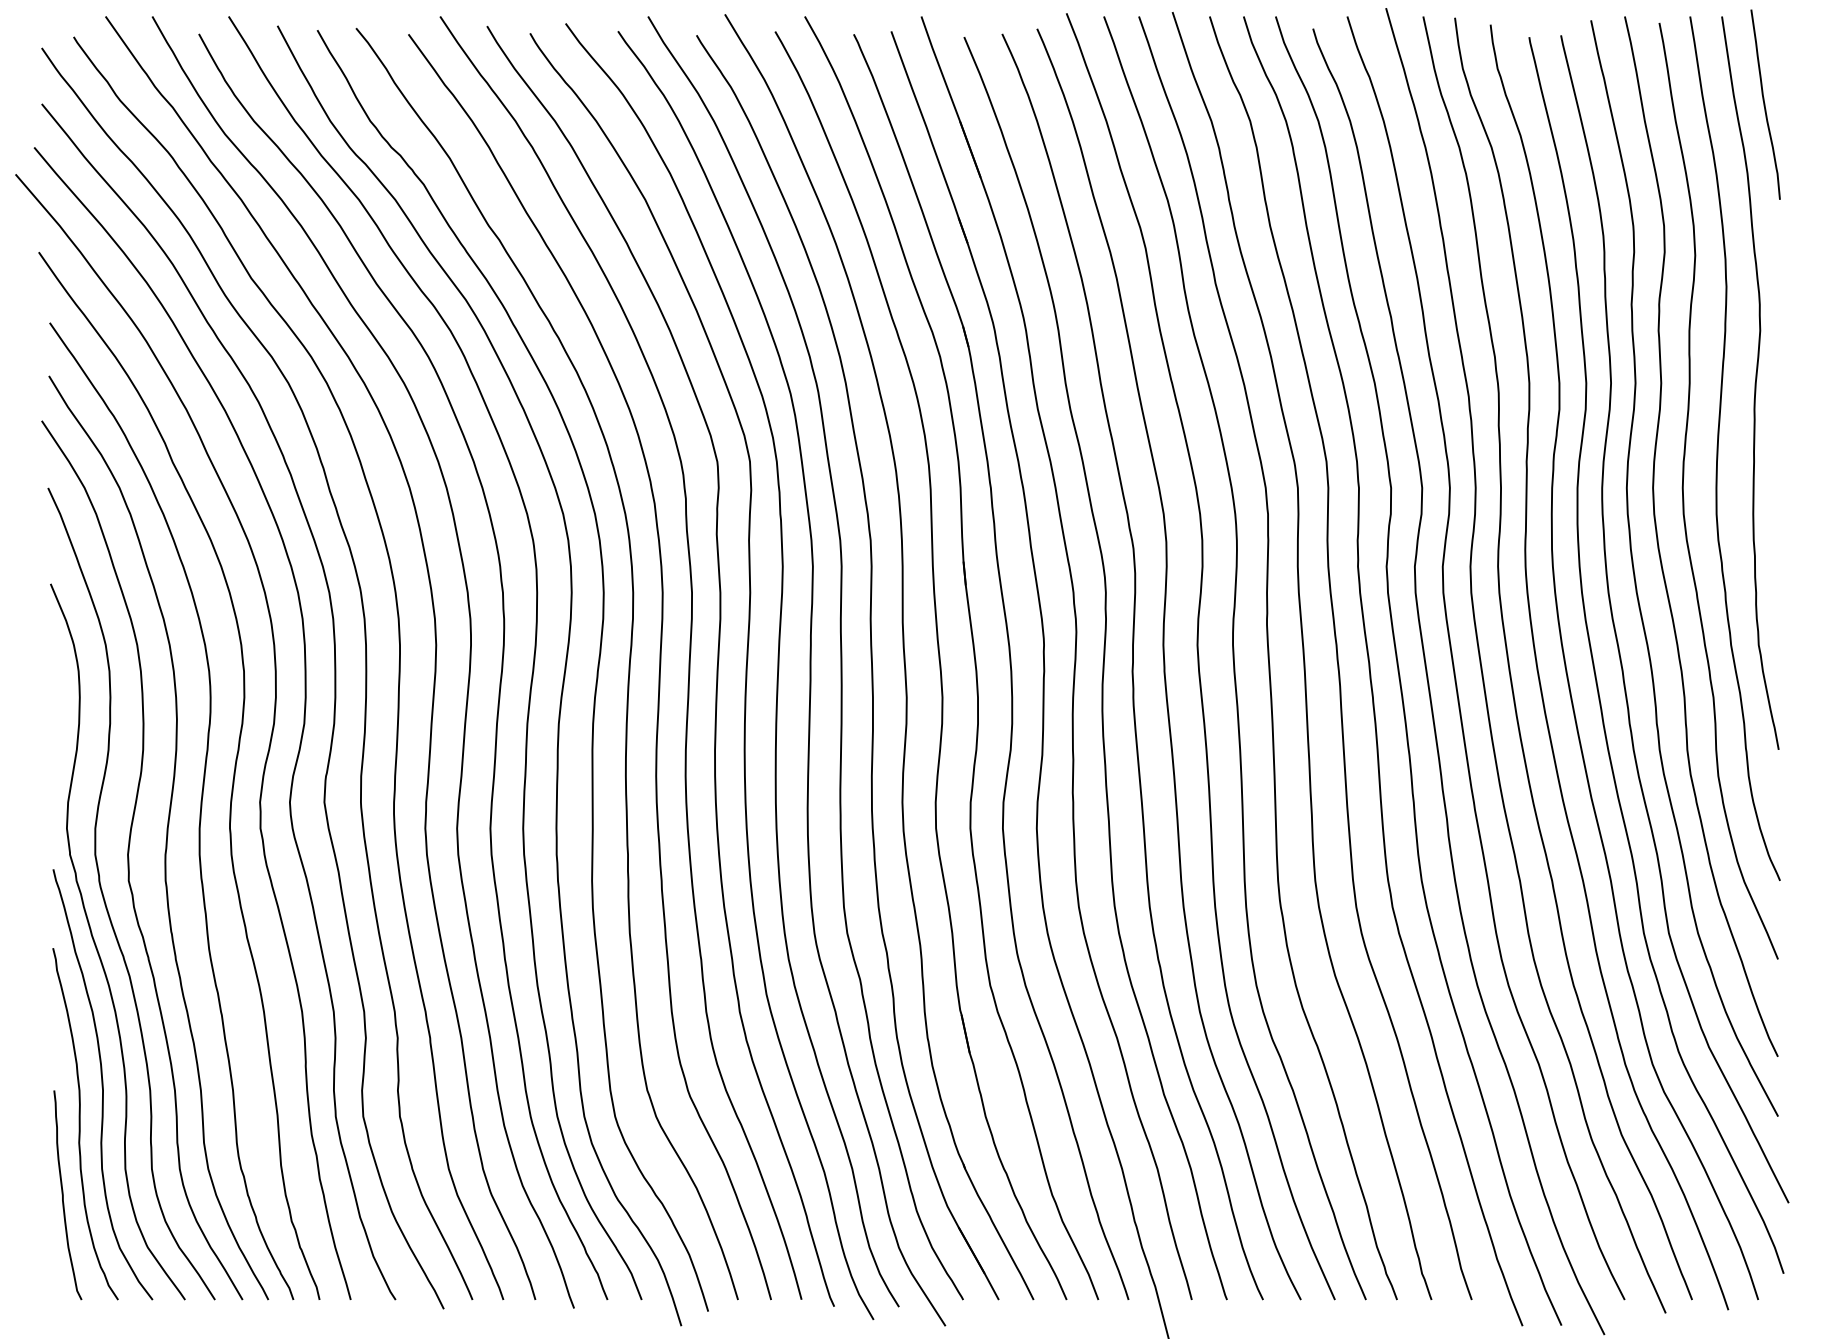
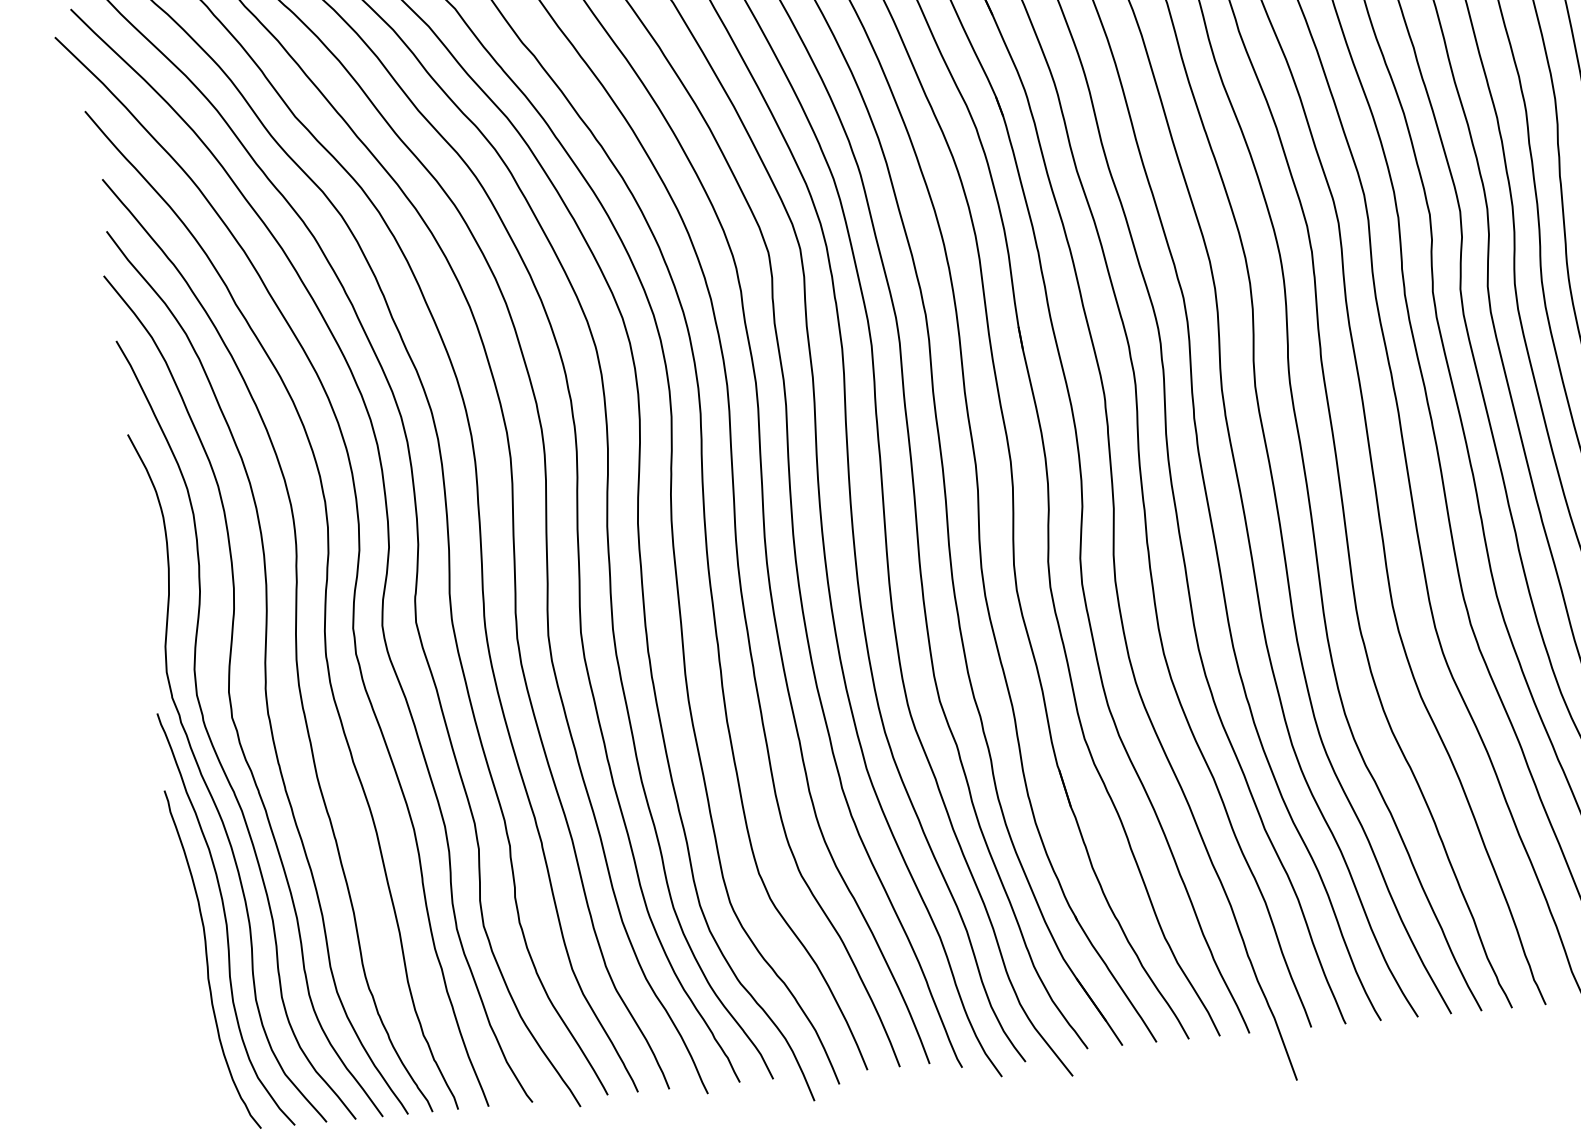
curve: (63, 1195) -> (197, 1031), removed

